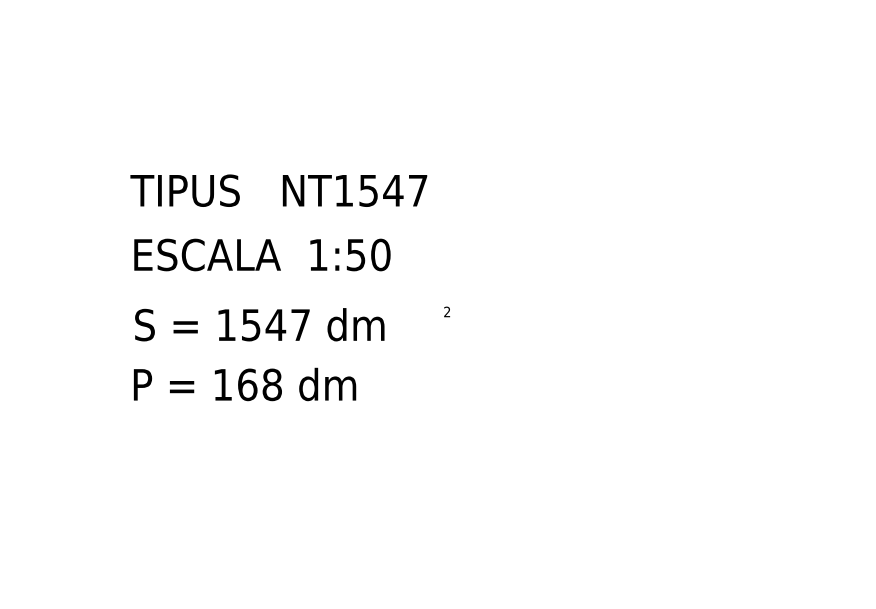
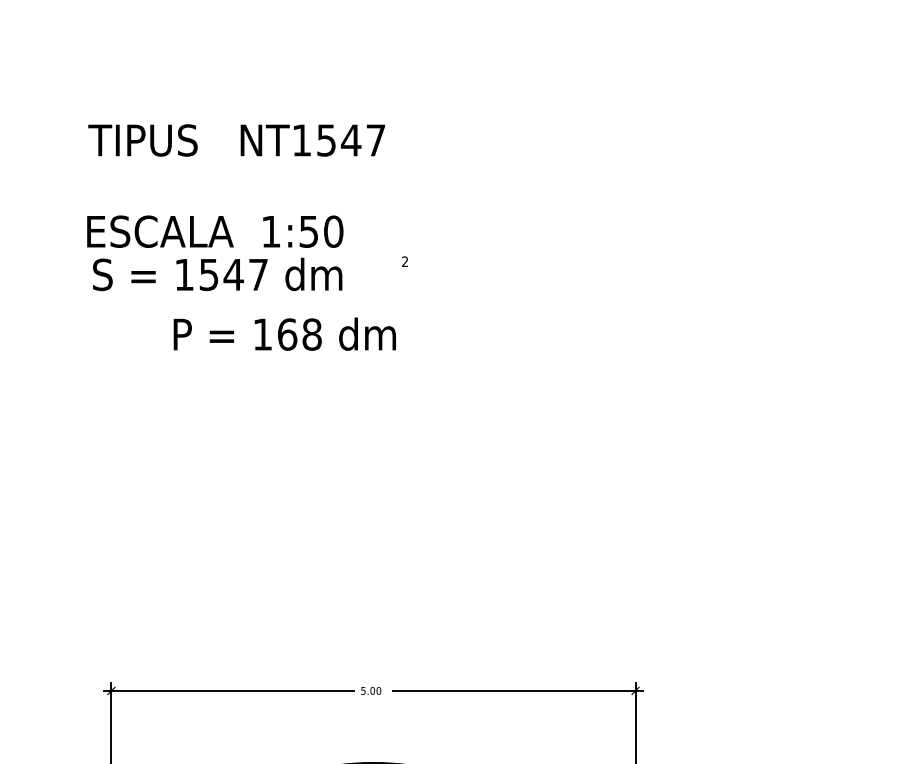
text: (262, 254) -> (215, 231), moved
text: (244, 383) -> (284, 333), moved

